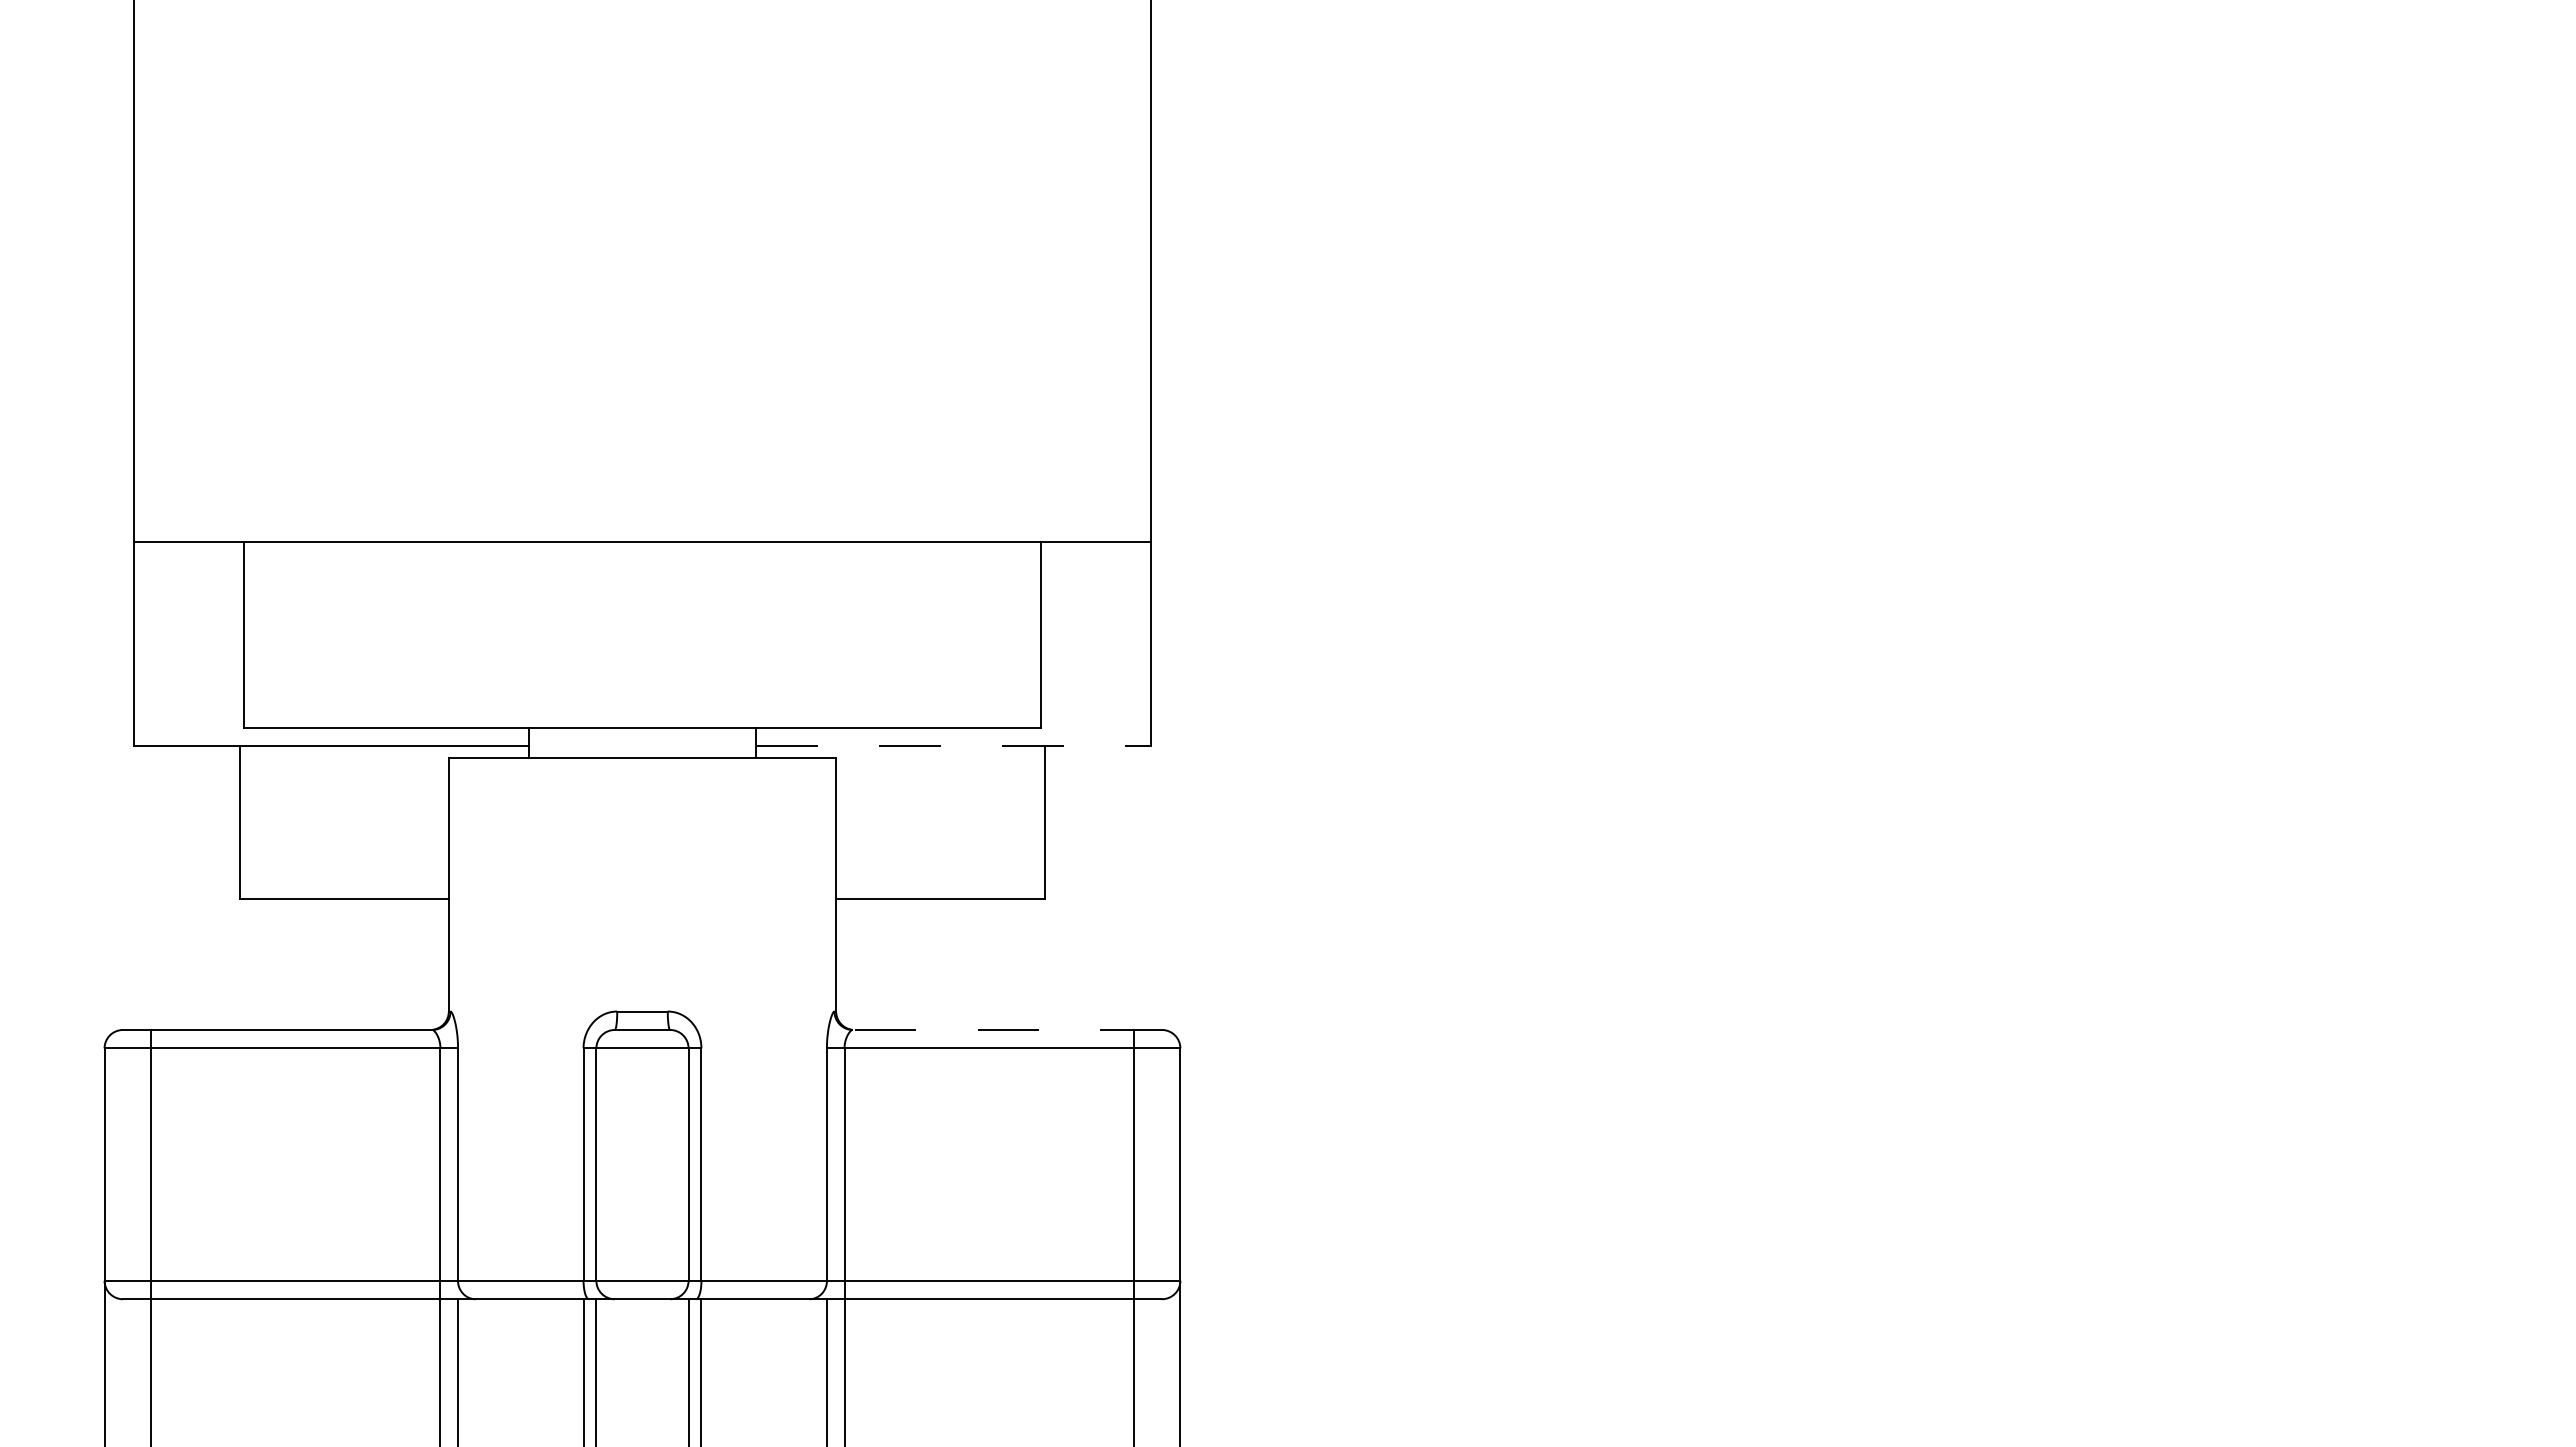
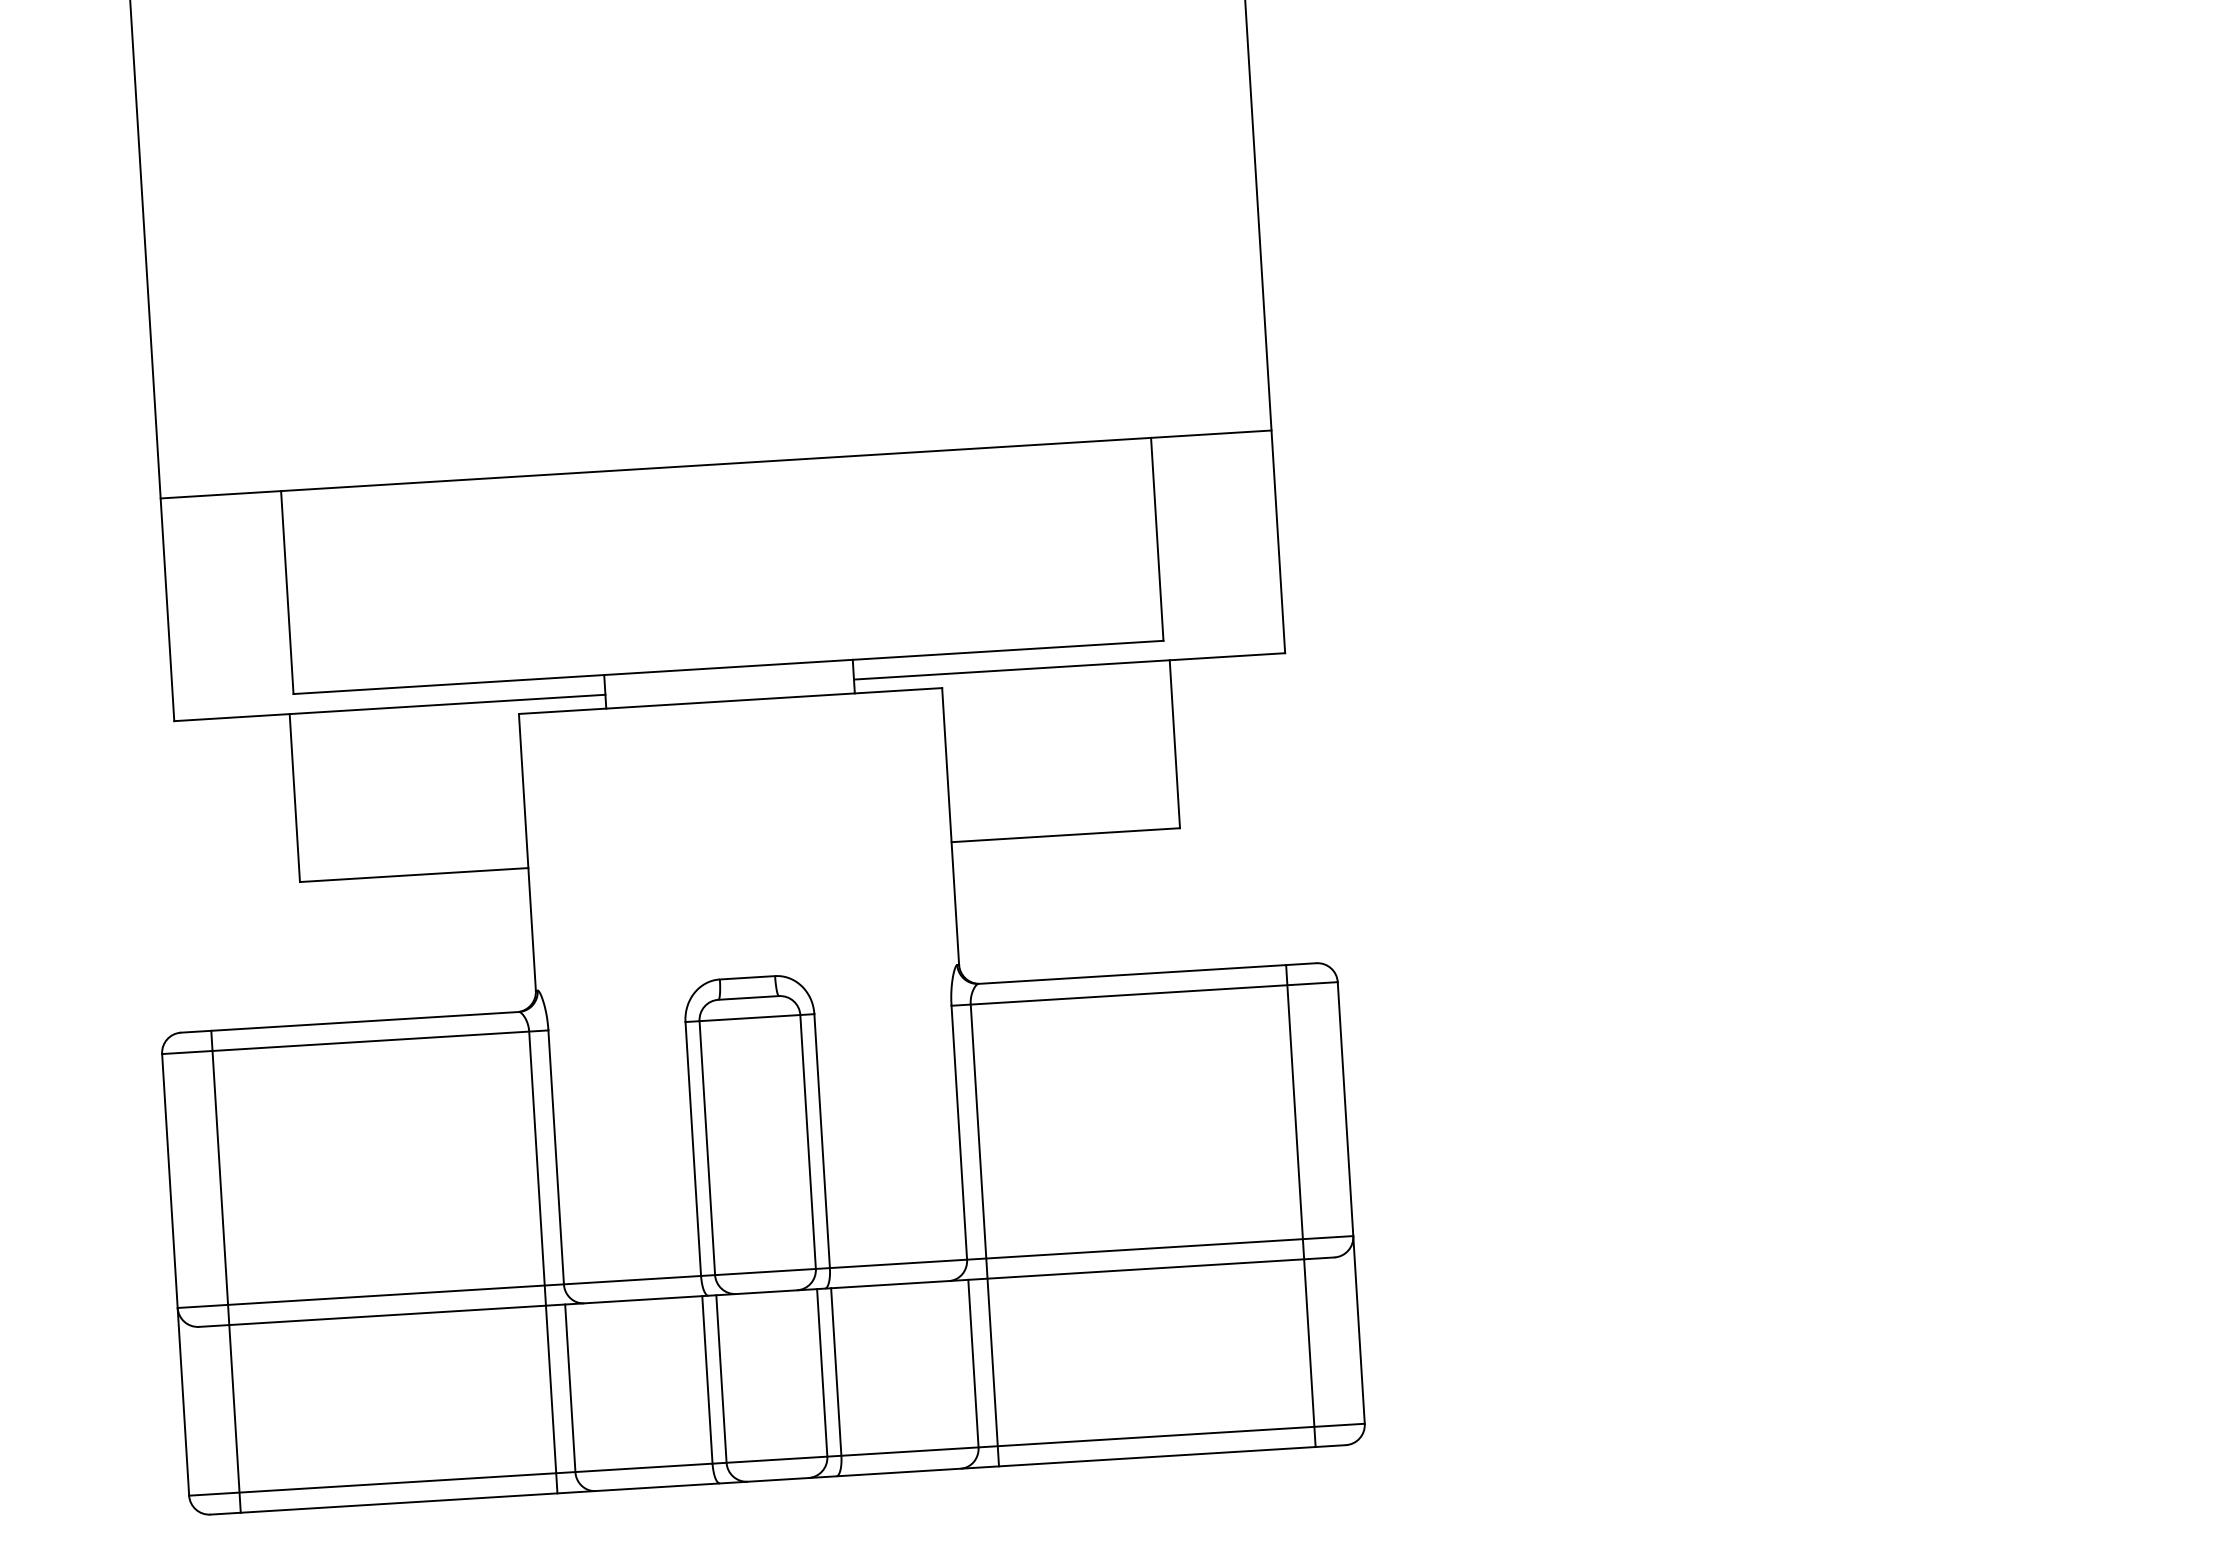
line: (953, 745) -> (1069, 666), dashed -> solid
line: (1007, 1029) -> (1147, 973), dashed -> solid

